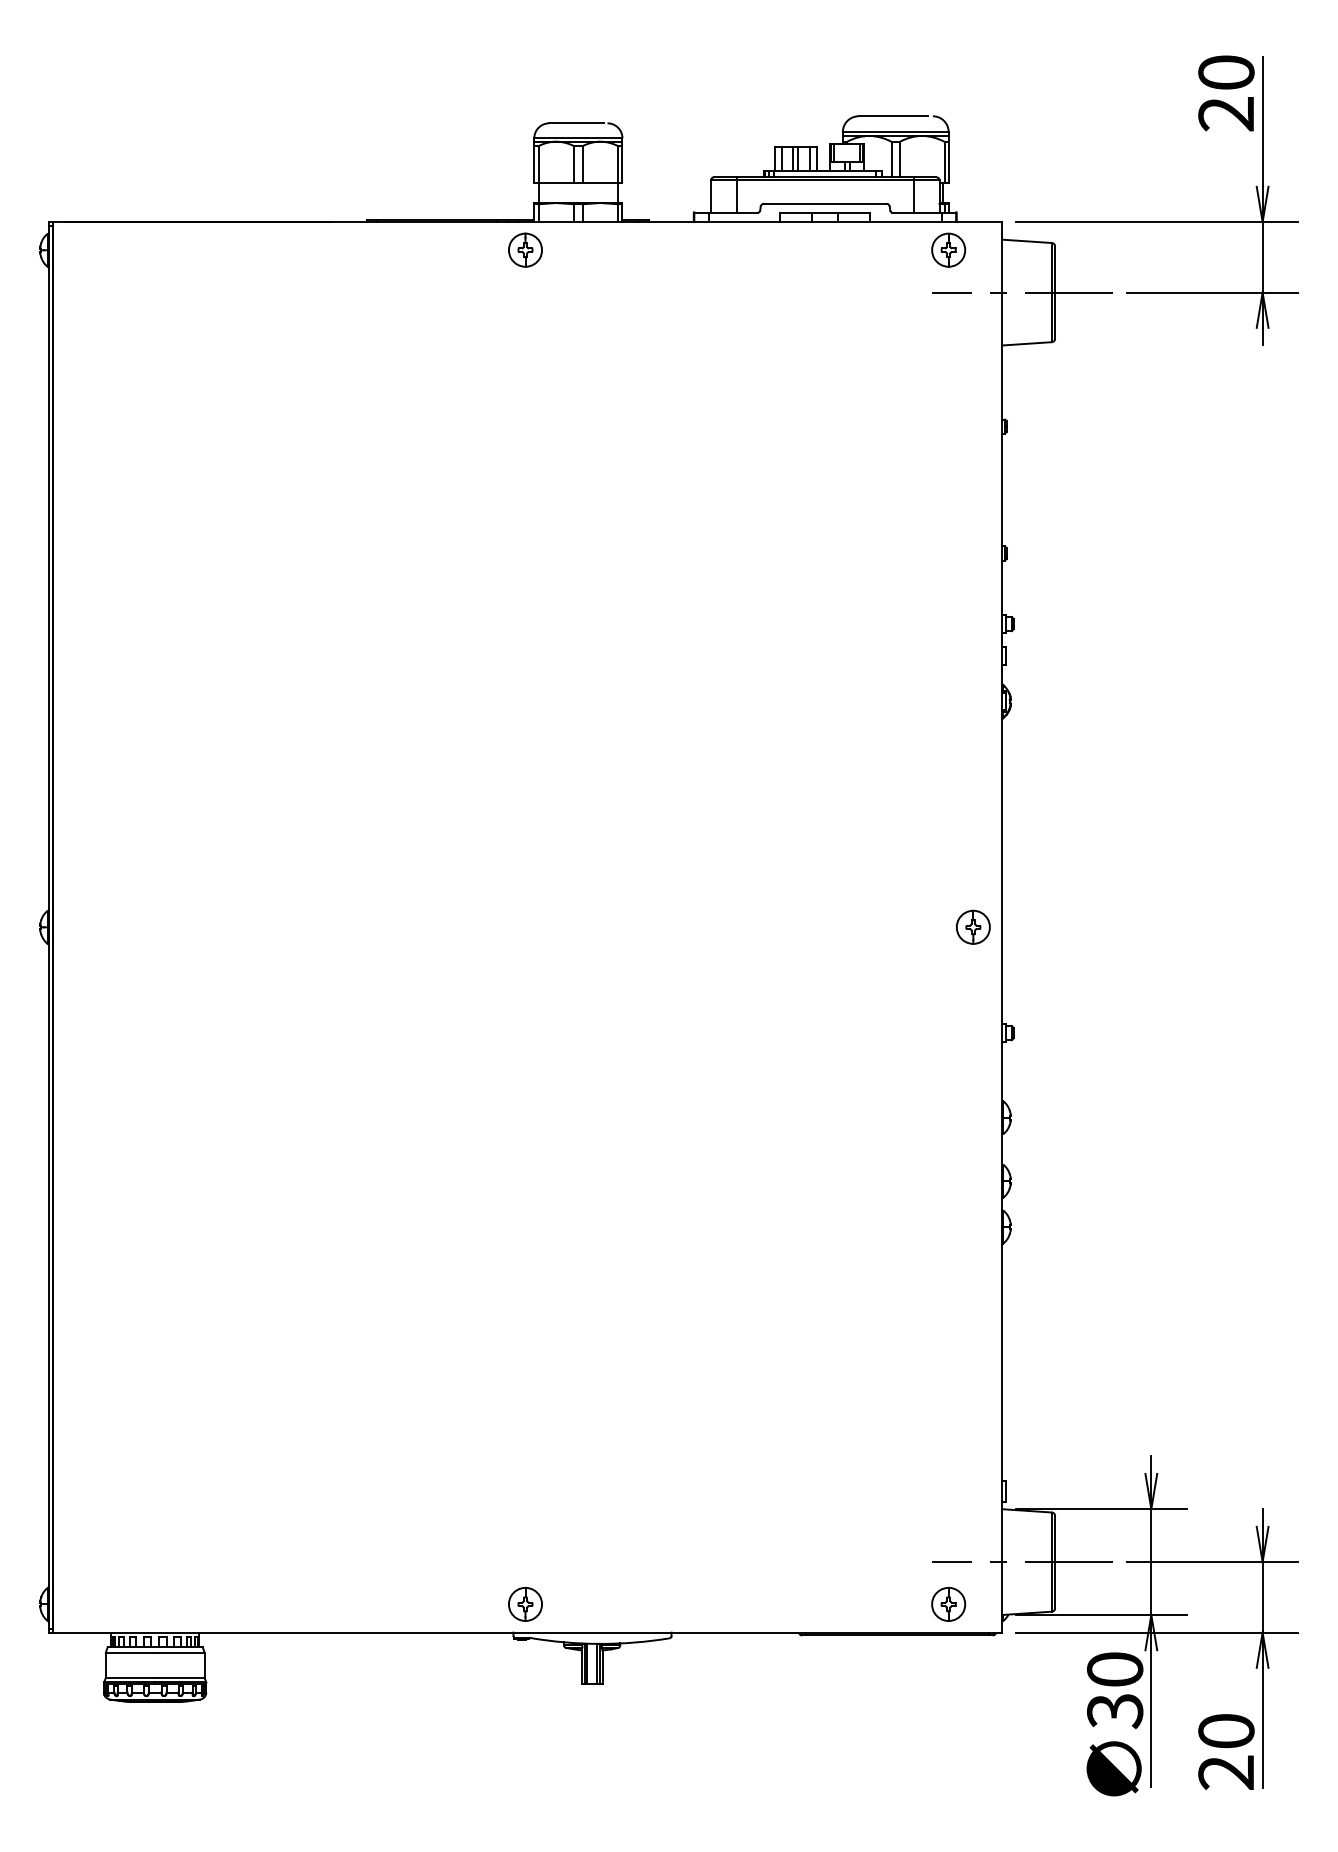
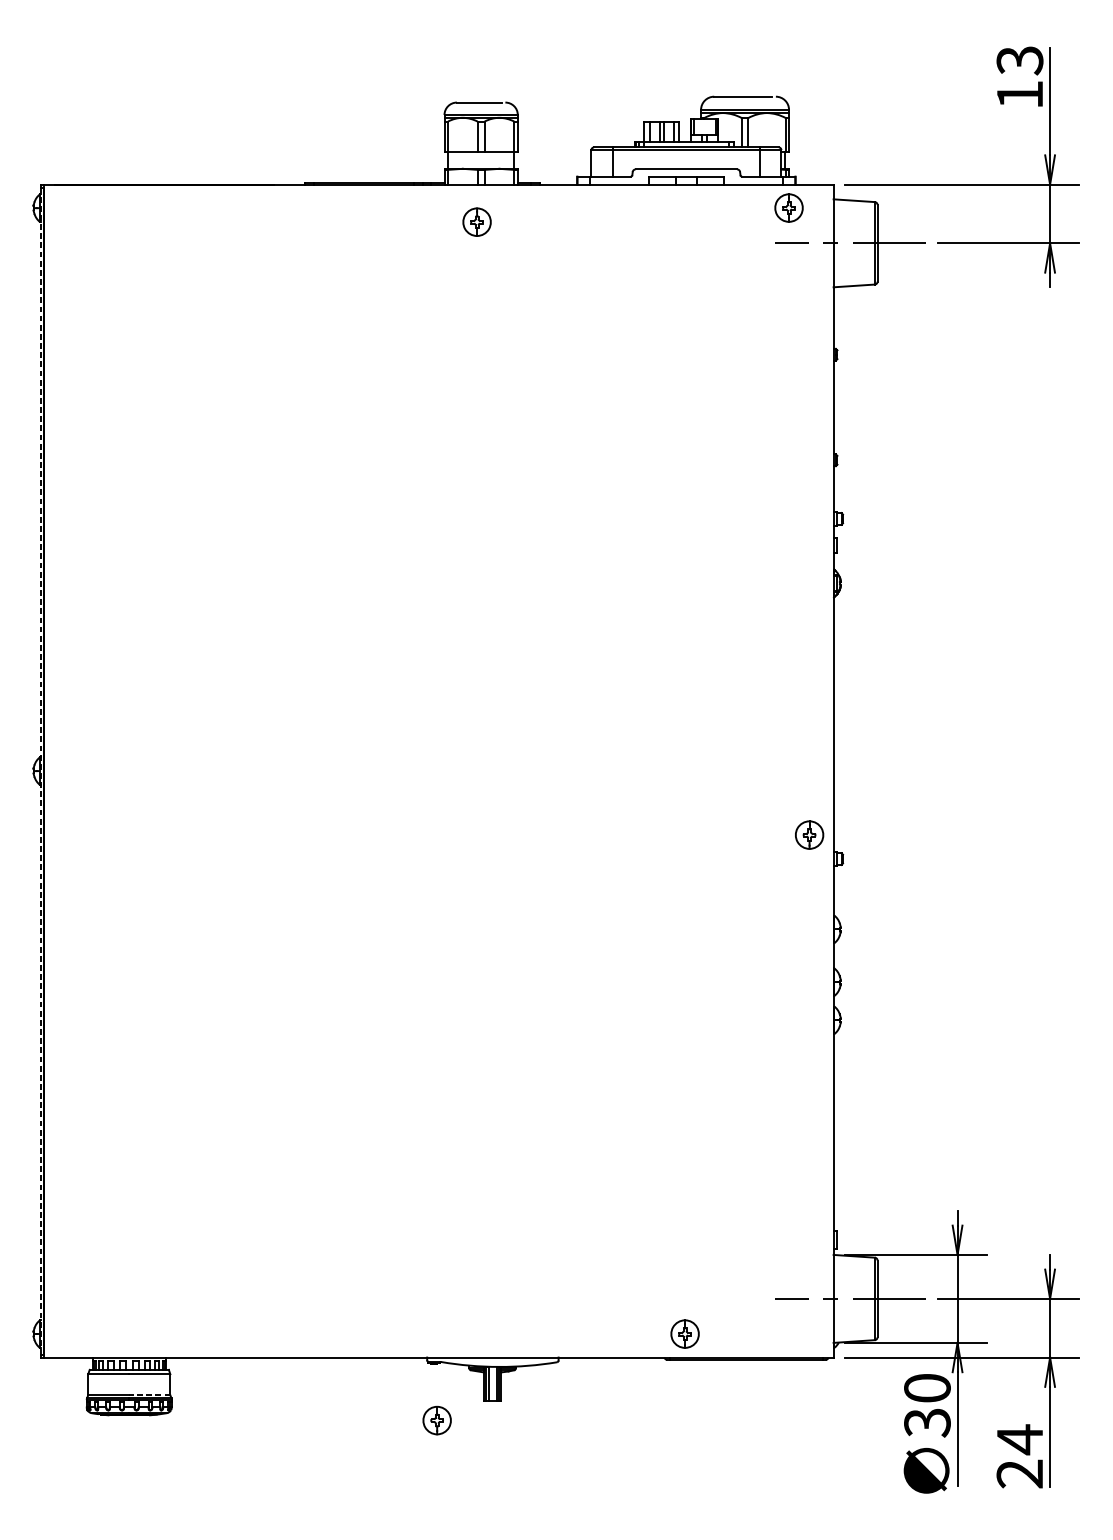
text: (1226, 93) -> (1020, 77), 20 -> 13
part: (525, 249) -> (477, 221), moved
part: (973, 926) -> (809, 834), moved
line: (48, 927) -> (40, 771), solid -> dashed
part: (525, 1604) -> (437, 1420), moved
part: (948, 1604) -> (684, 1334), moved
line: (179, 1677) -> (149, 1394), solid -> dashed
text: (1226, 1731) -> (1020, 1439), 20 -> 24

